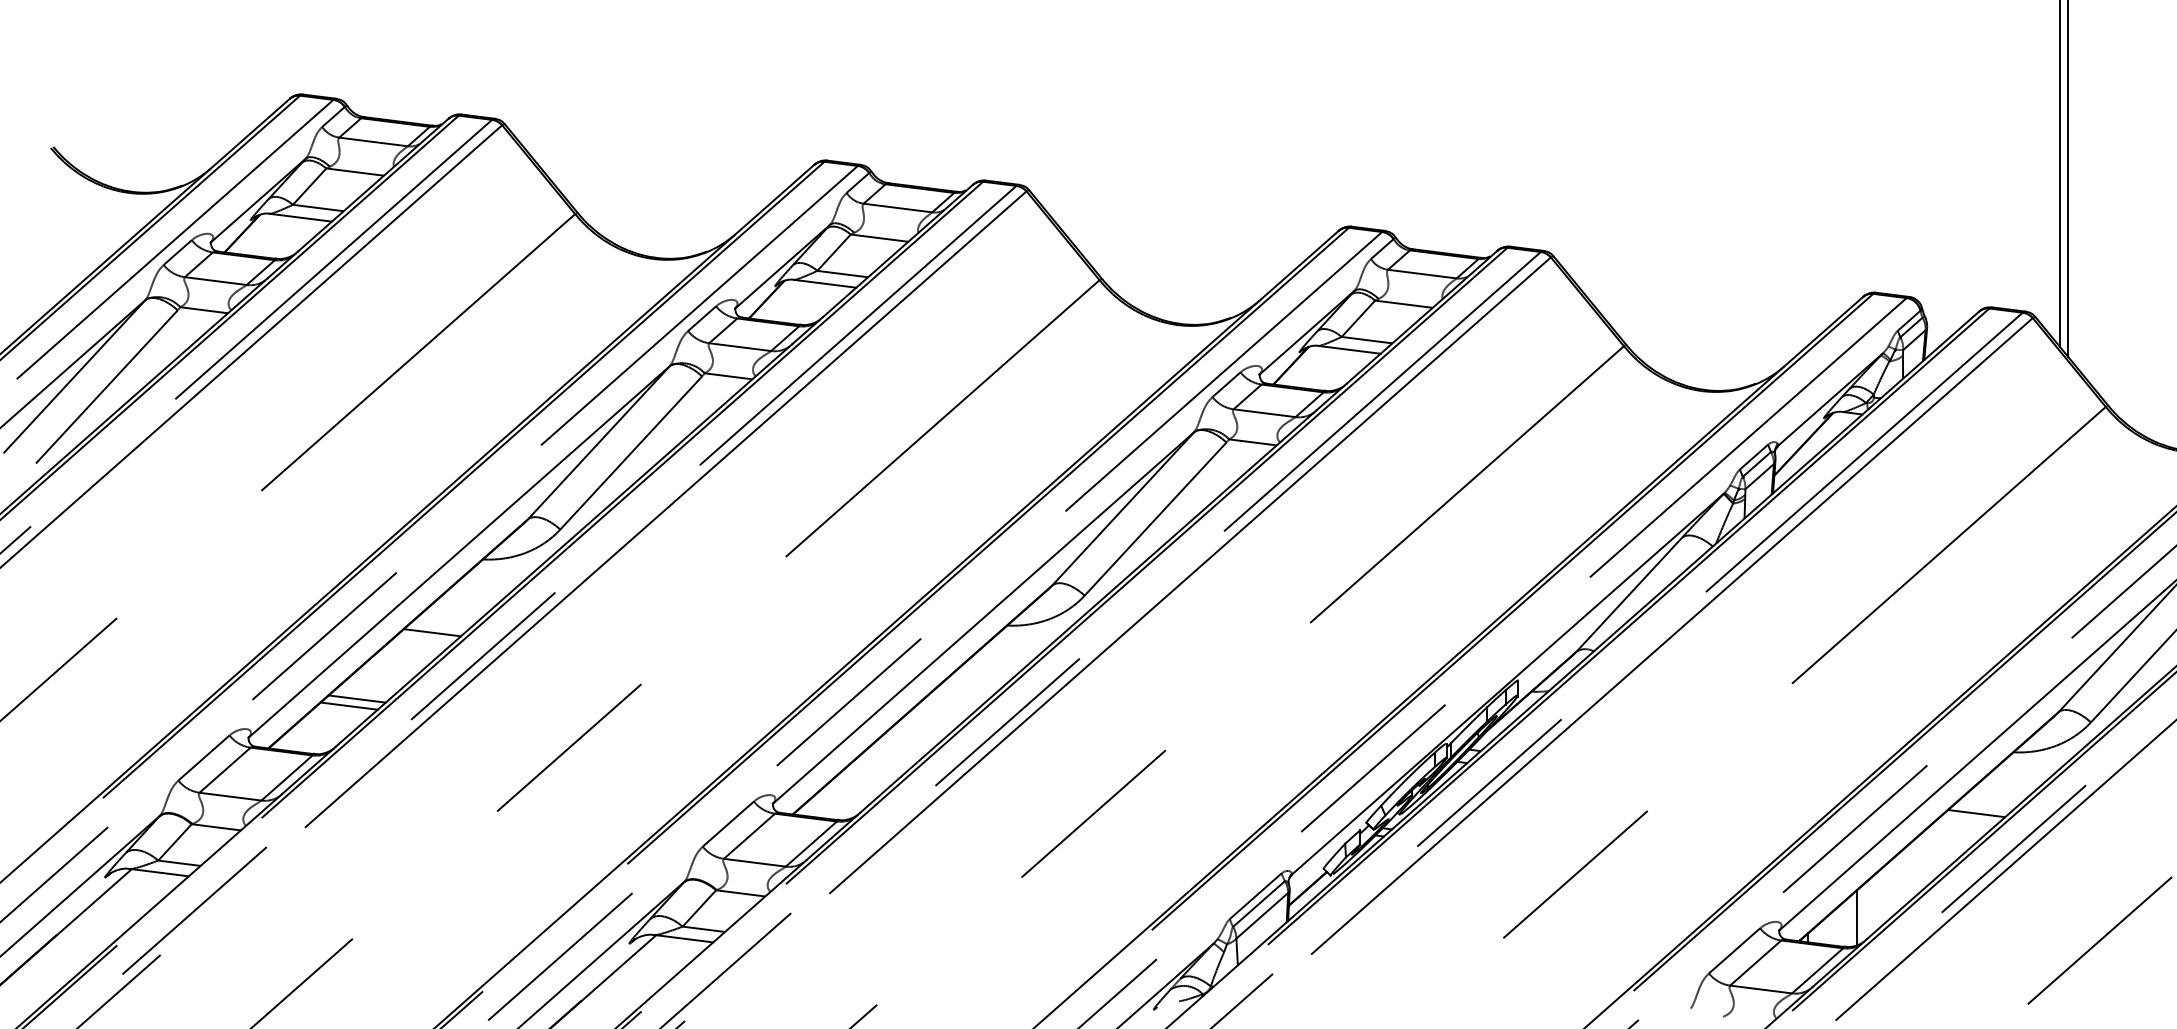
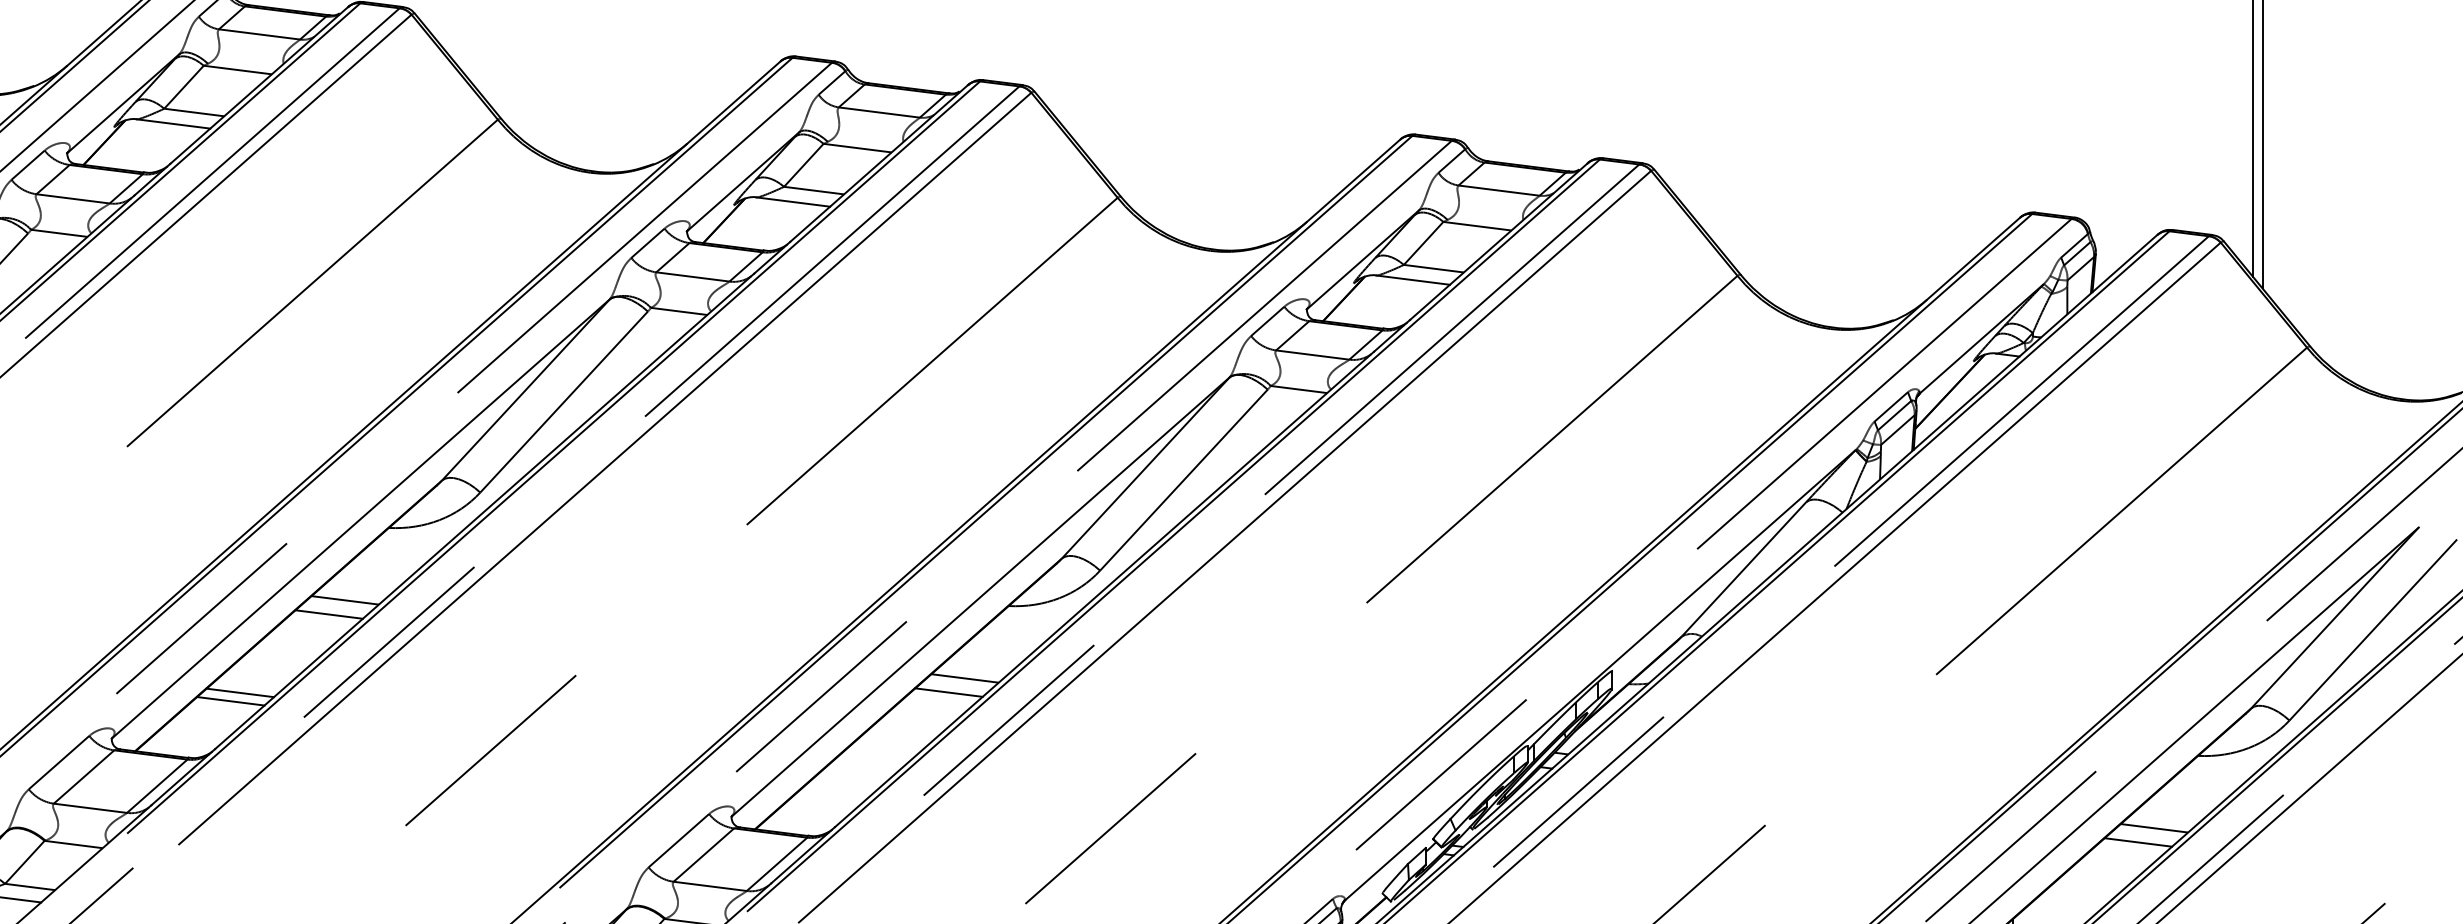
line: (445, 620) -> (344, 600), added
line: (969, 686) -> (963, 678), added
line: (956, 698) -> (948, 692), added
line: (1962, 825) -> (2137, 842), added

